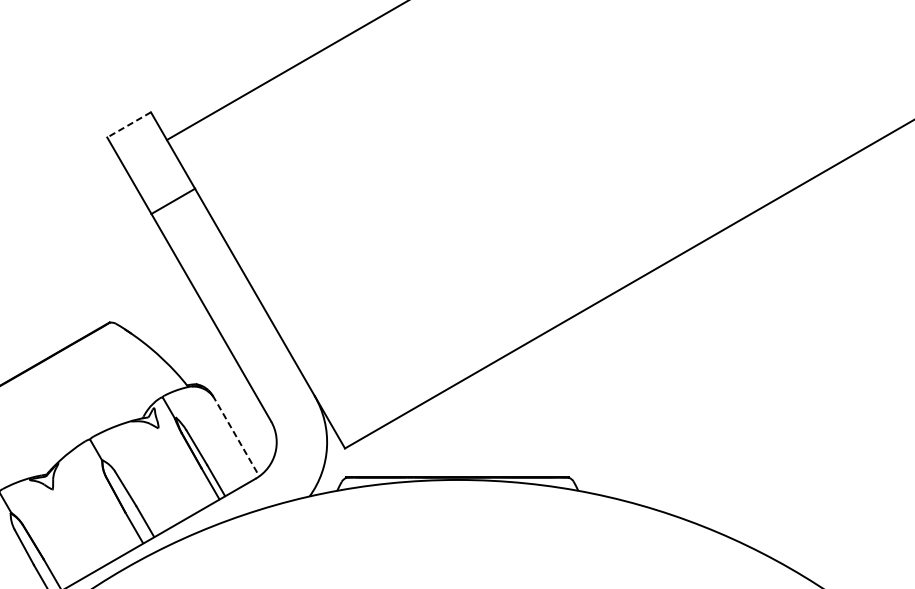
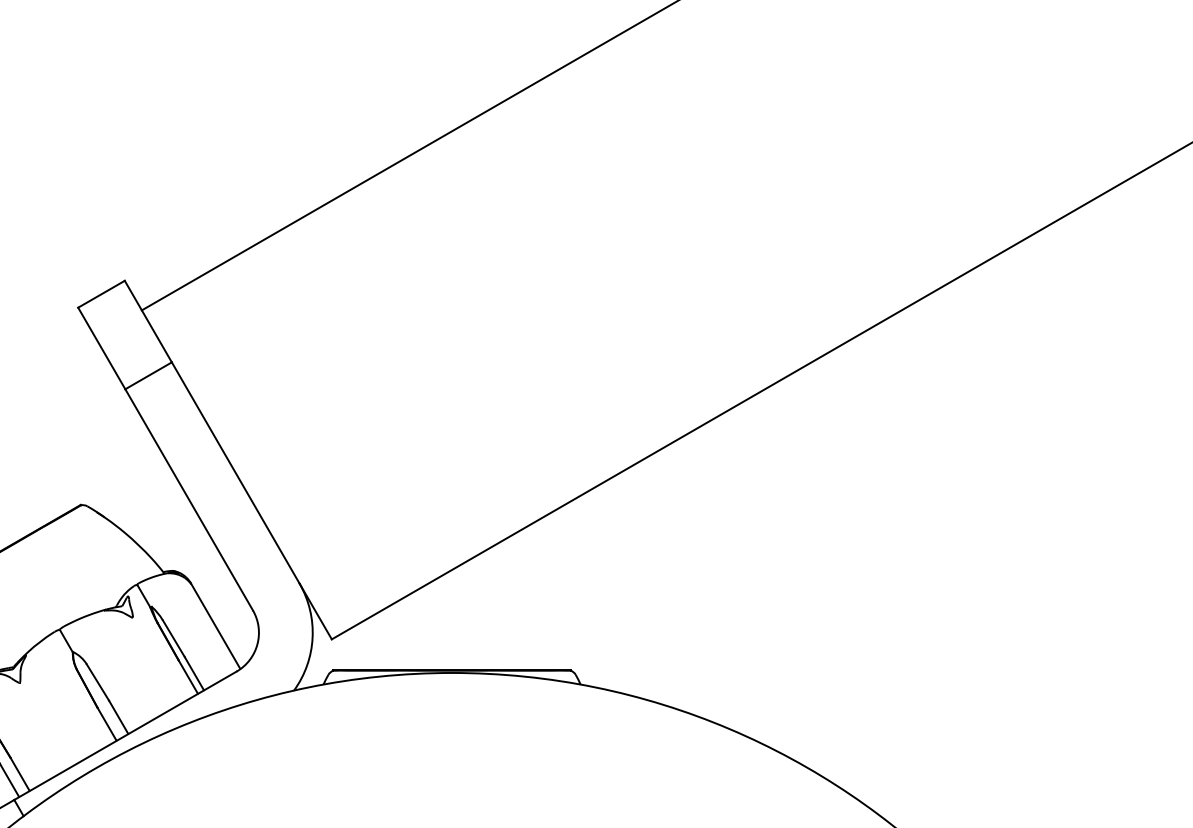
line: (129, 125) -> (101, 294), dashed -> solid
line: (235, 436) -> (215, 626), dashed -> solid

